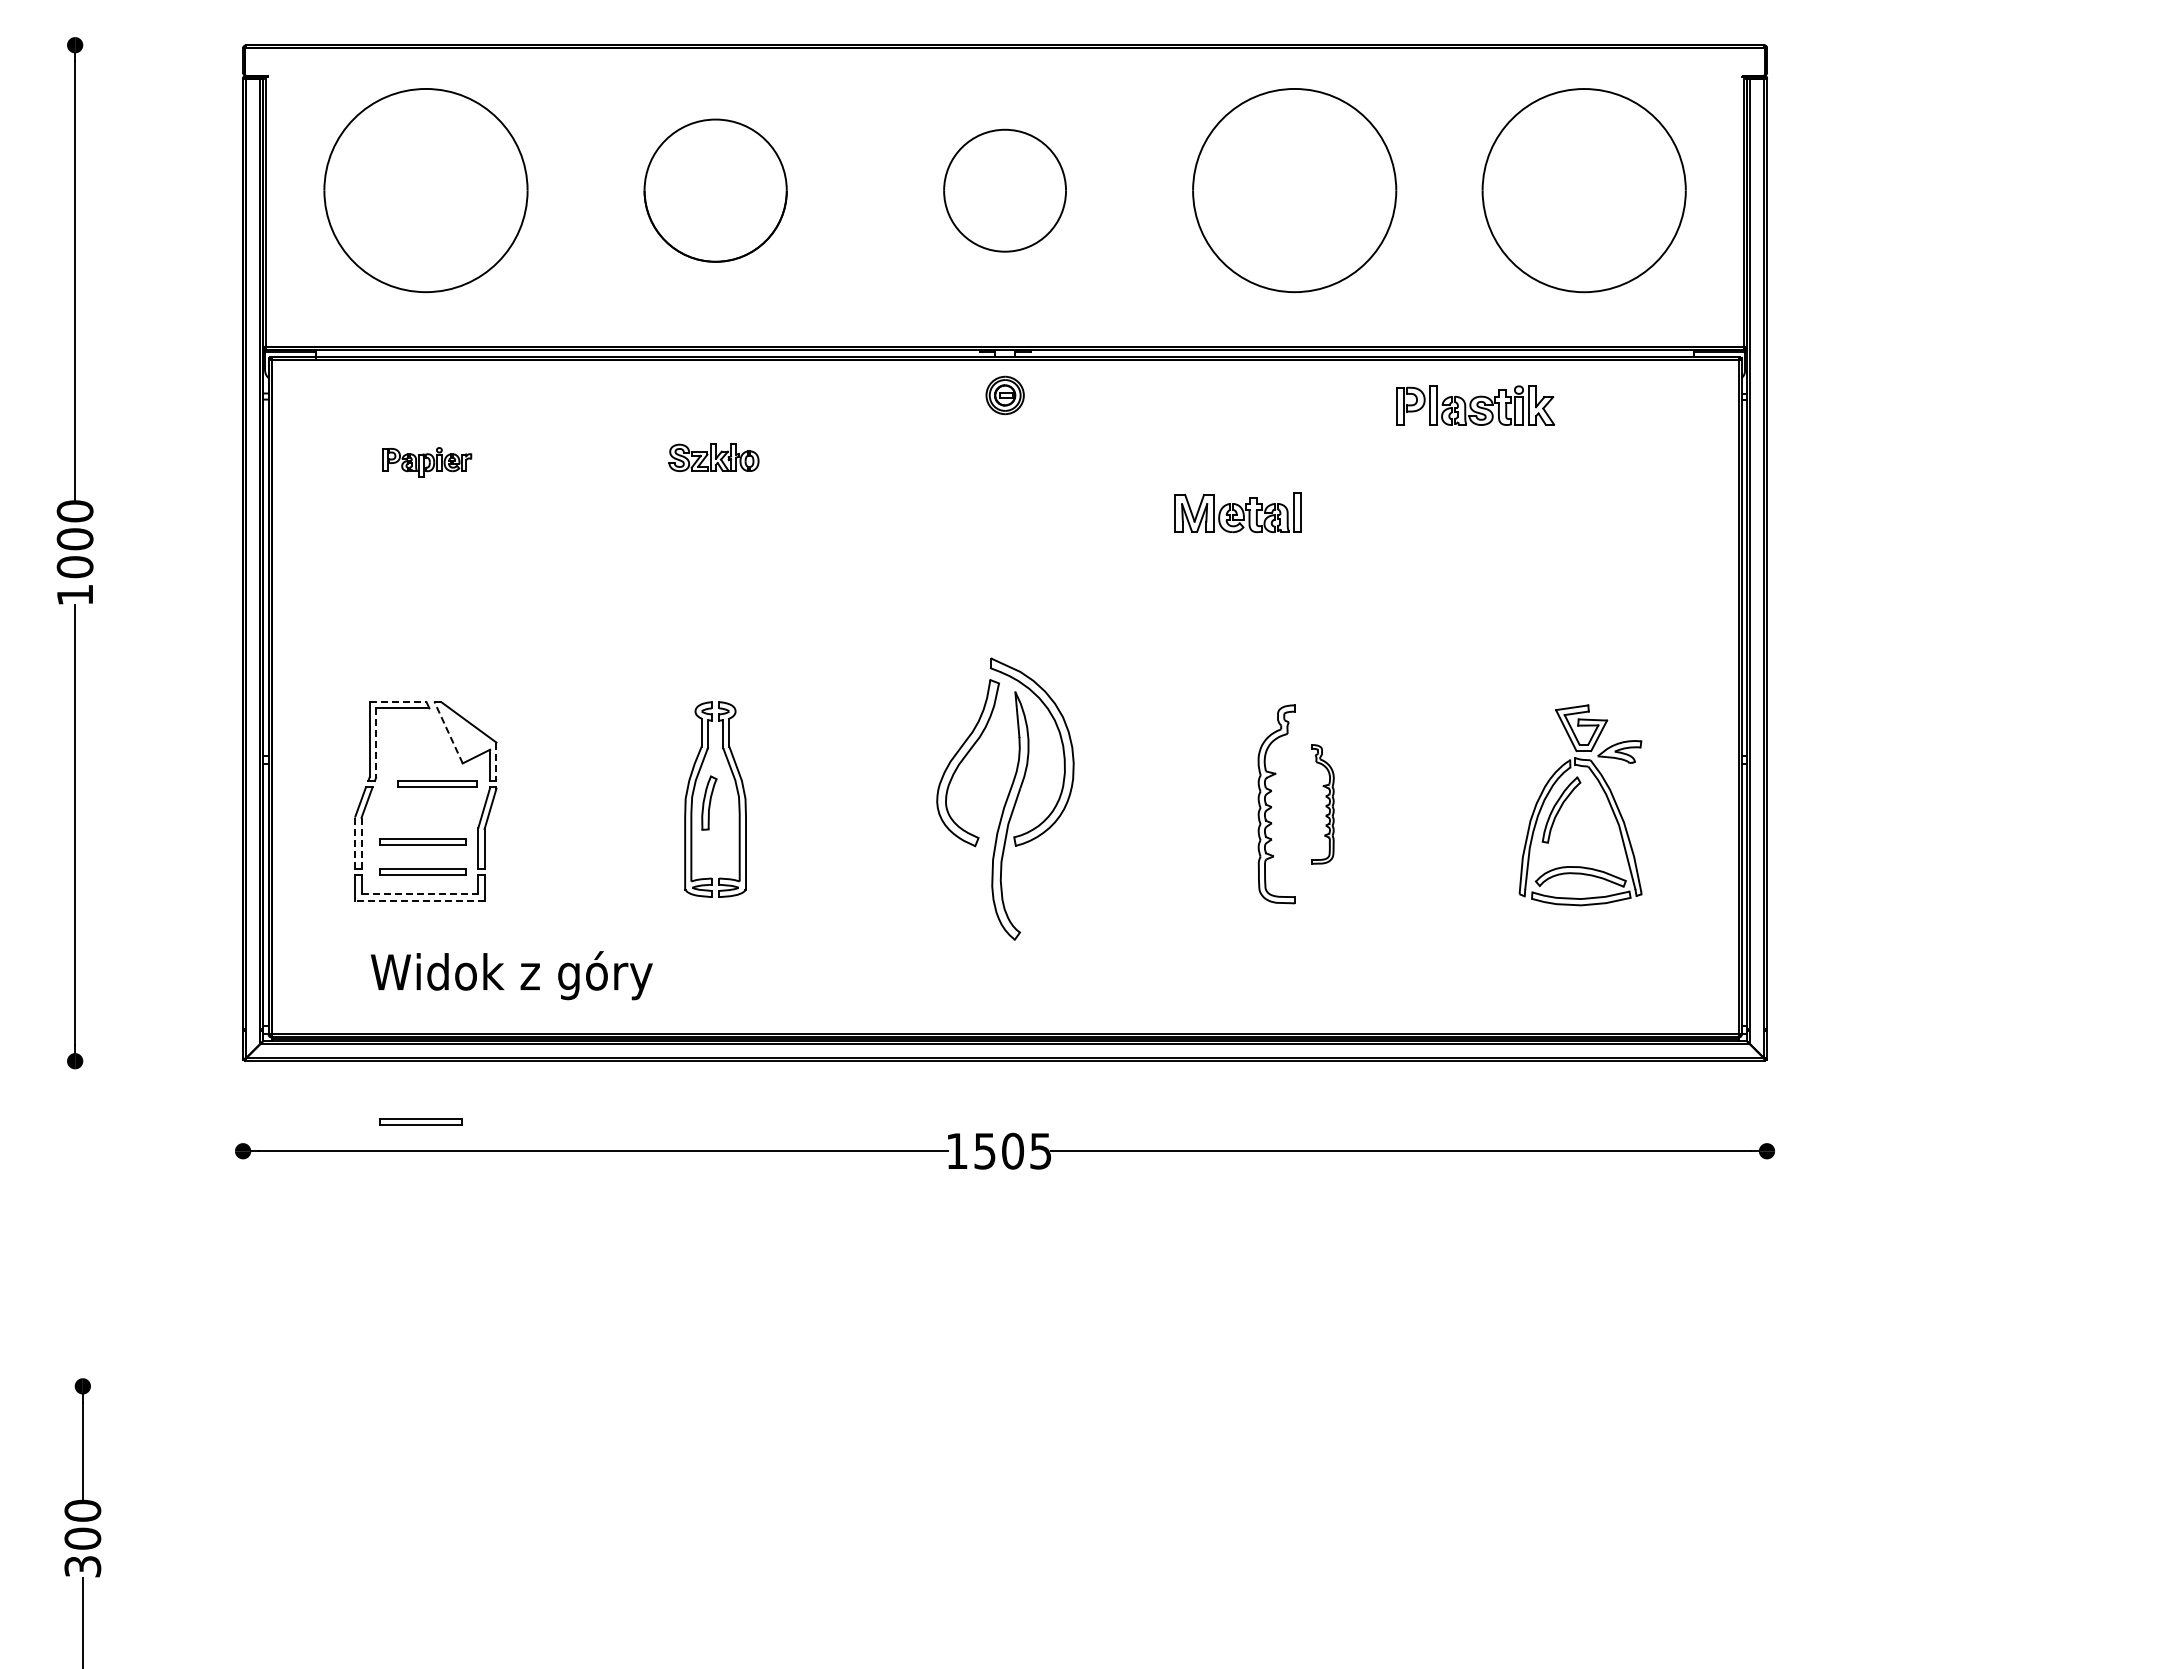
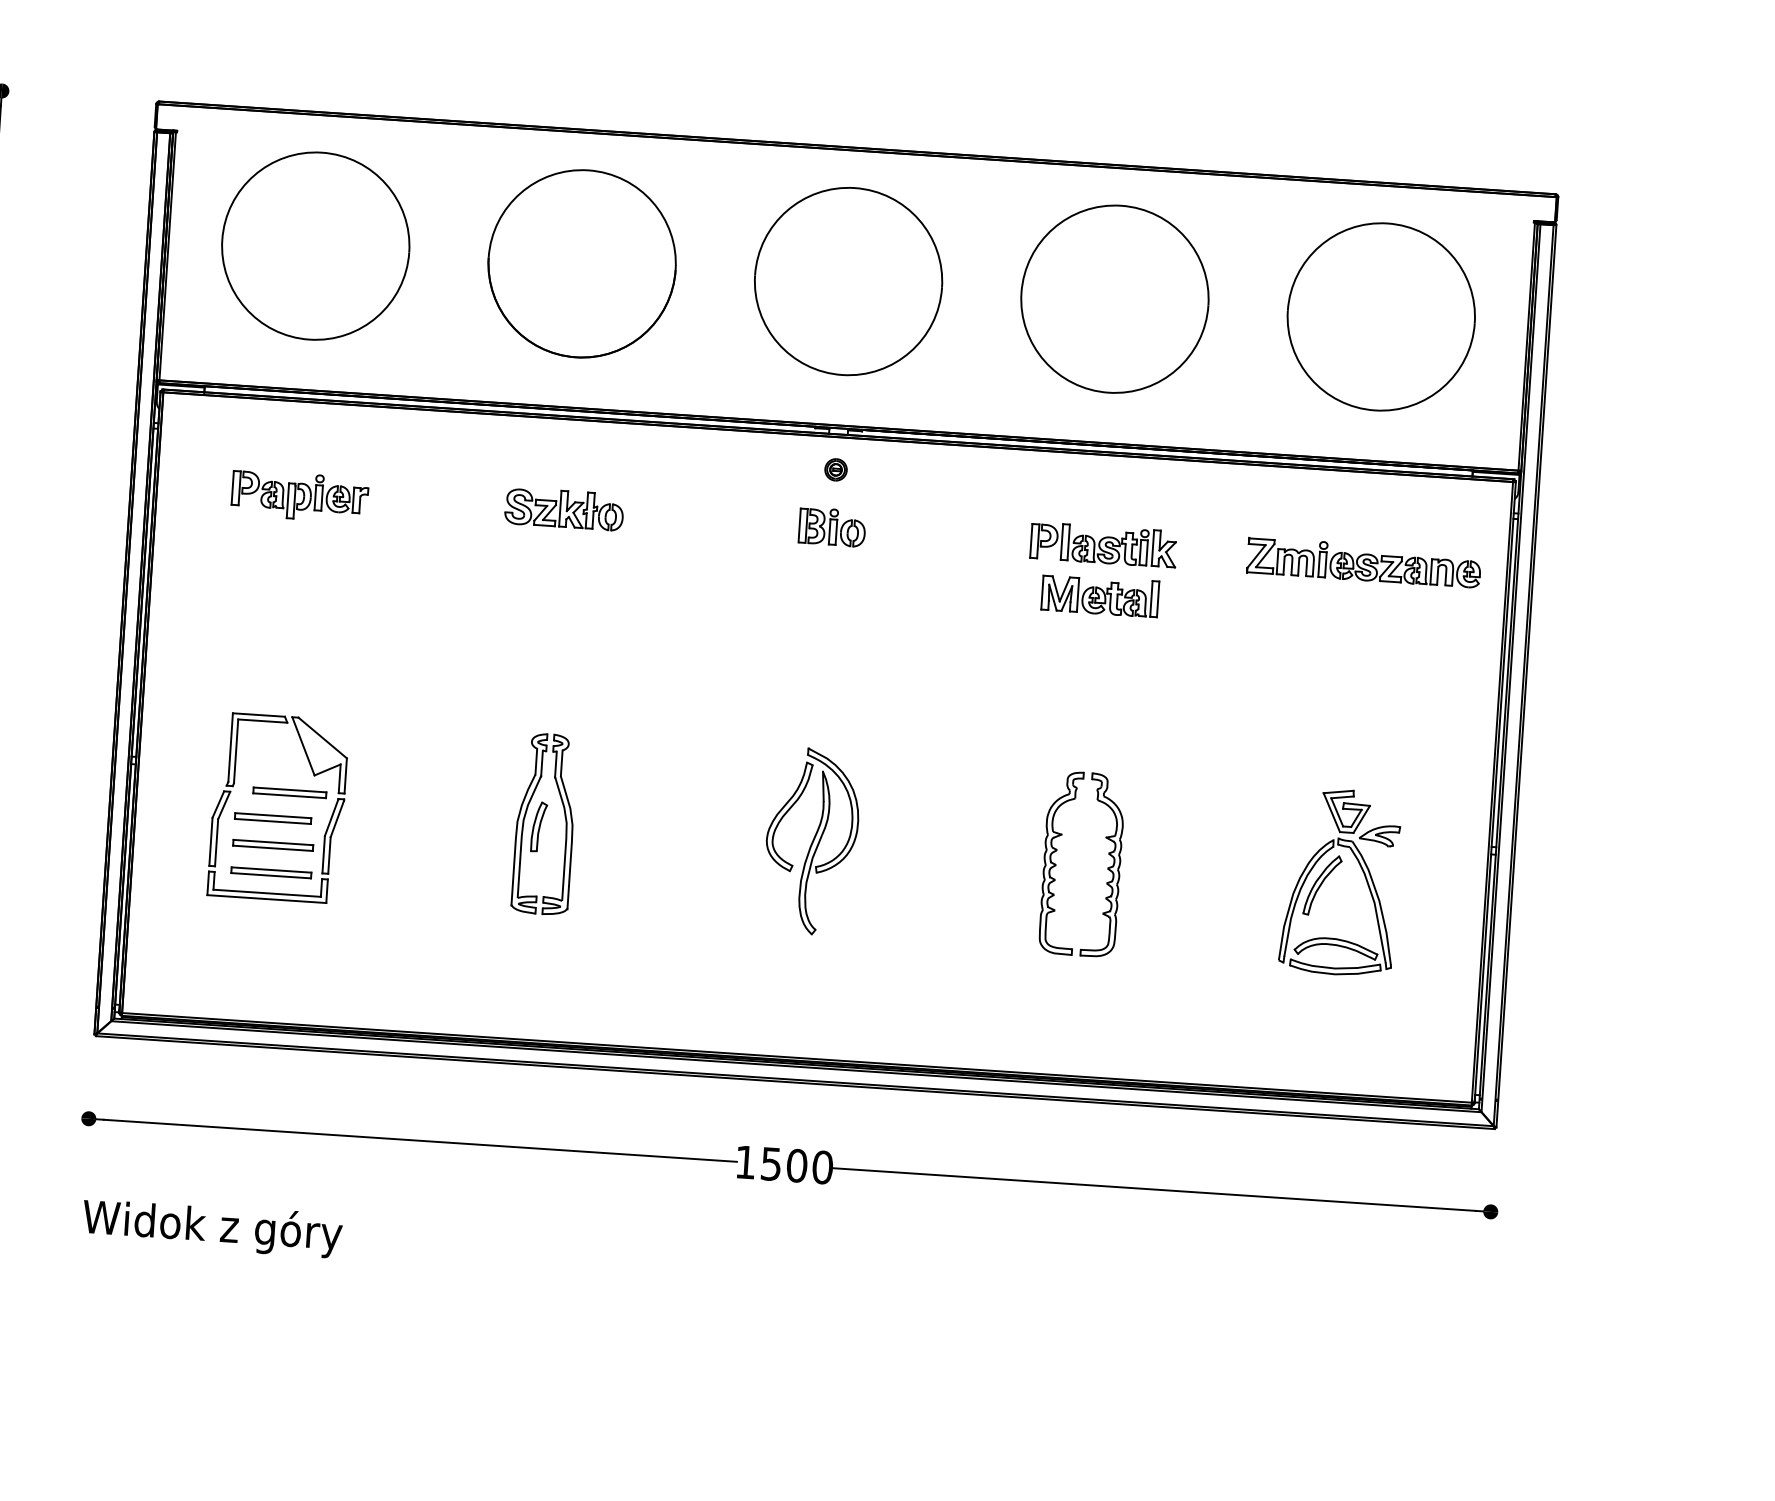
part: (715, 190) -> (582, 263), size x1.43
part: (1004, 190) -> (847, 281), size x1.67
part: (1004, 394) -> (835, 469), size x0.62
part: (1475, 405) -> (1103, 545), moved
part: (713, 457) -> (563, 509), size x1.43
part: (1005, 457) -> (832, 527), added
part: (1583, 457) -> (1364, 562), added
part: (427, 462) -> (300, 496), size x1.67
part: (1237, 512) -> (1099, 595), moved
line: (398, 702) -> (259, 715), dashed -> solid
line: (448, 732) -> (303, 746), dashed -> solid
line: (376, 743) -> (236, 751), dashed -> solid
line: (496, 762) -> (345, 776), dashed -> solid
part: (1005, 799) -> (811, 841), size x0.71
part: (1322, 804) -> (1103, 865), size x1.67
line: (355, 842) -> (211, 841), dashed -> solid
line: (361, 843) -> (216, 842), dashed -> solid
line: (420, 894) -> (267, 893), dashed -> solid
line: (419, 900) -> (266, 898), dashed -> solid
text: (511, 975) -> (212, 1227), moved
part: (420, 1121) -> (272, 817), moved
text: (1040, 1150) -> (822, 1166), 1505 -> 1500

